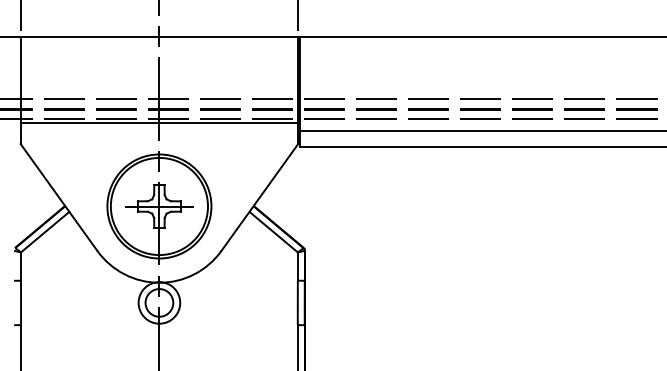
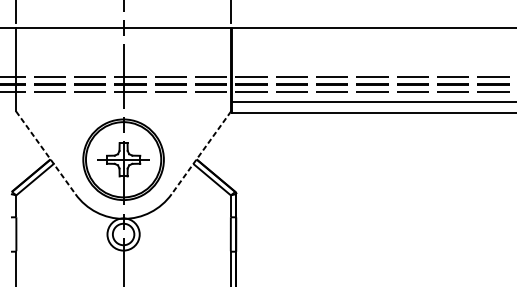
line: (159, 123) -> (123, 95), removed
line: (59, 197) -> (46, 152), solid -> dashed
line: (259, 197) -> (201, 152), solid -> dashed

